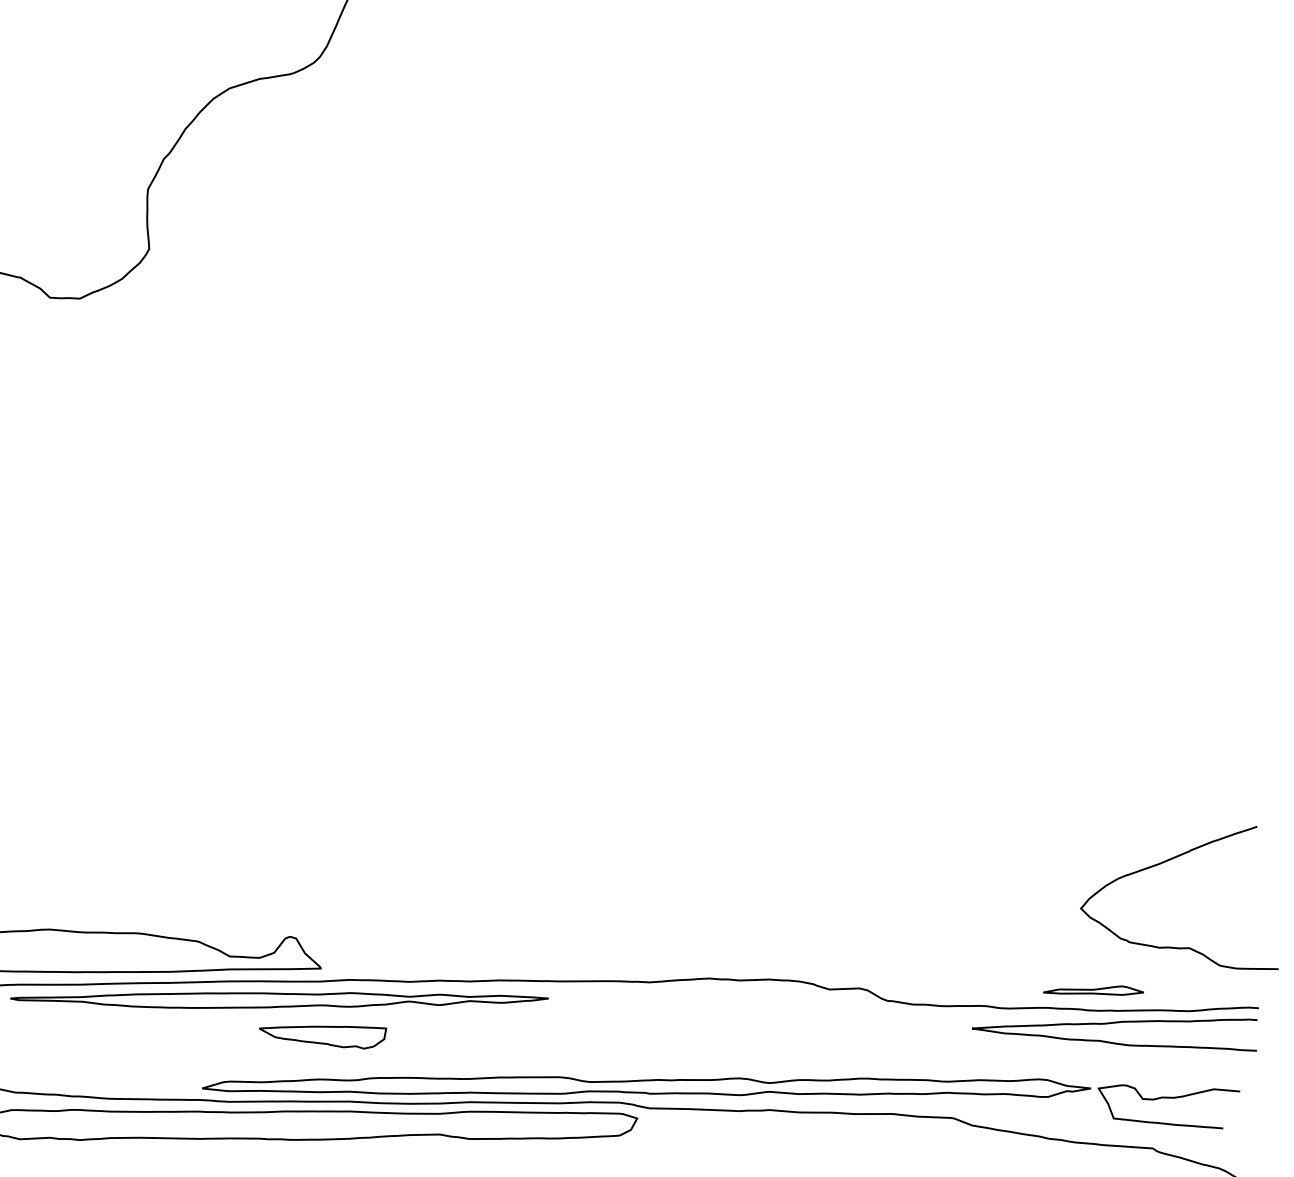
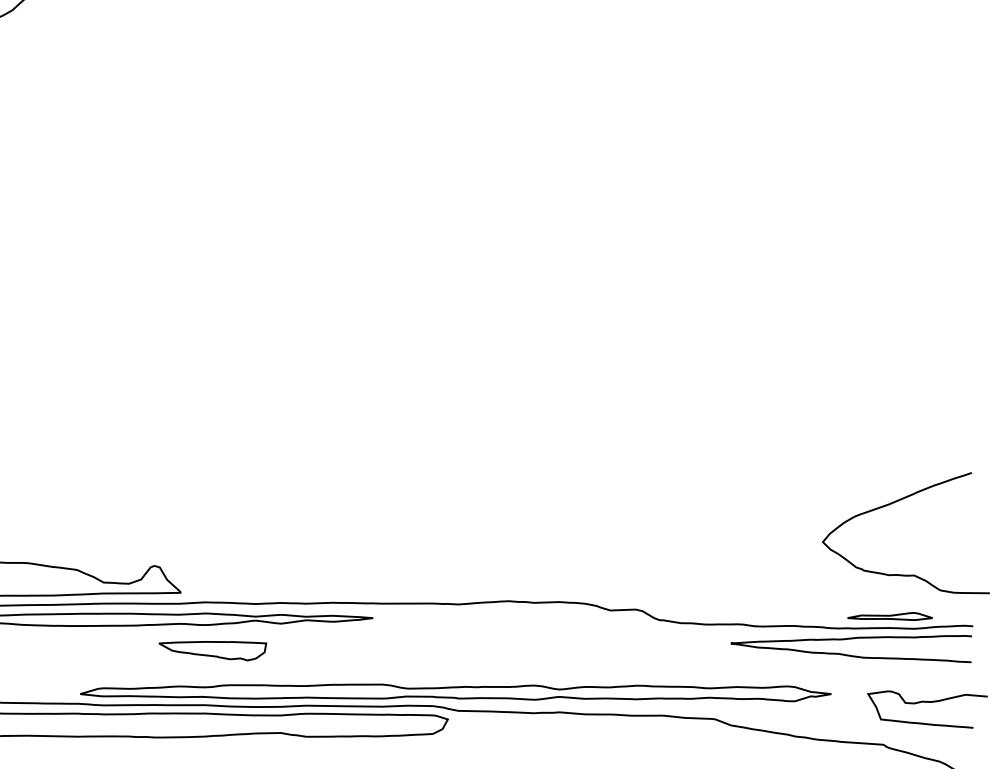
part: (1093, 990) -> (890, 616), moved
part: (323, 1037) -> (213, 651), moved
curve: (1168, 1098) -> (927, 702), moved

